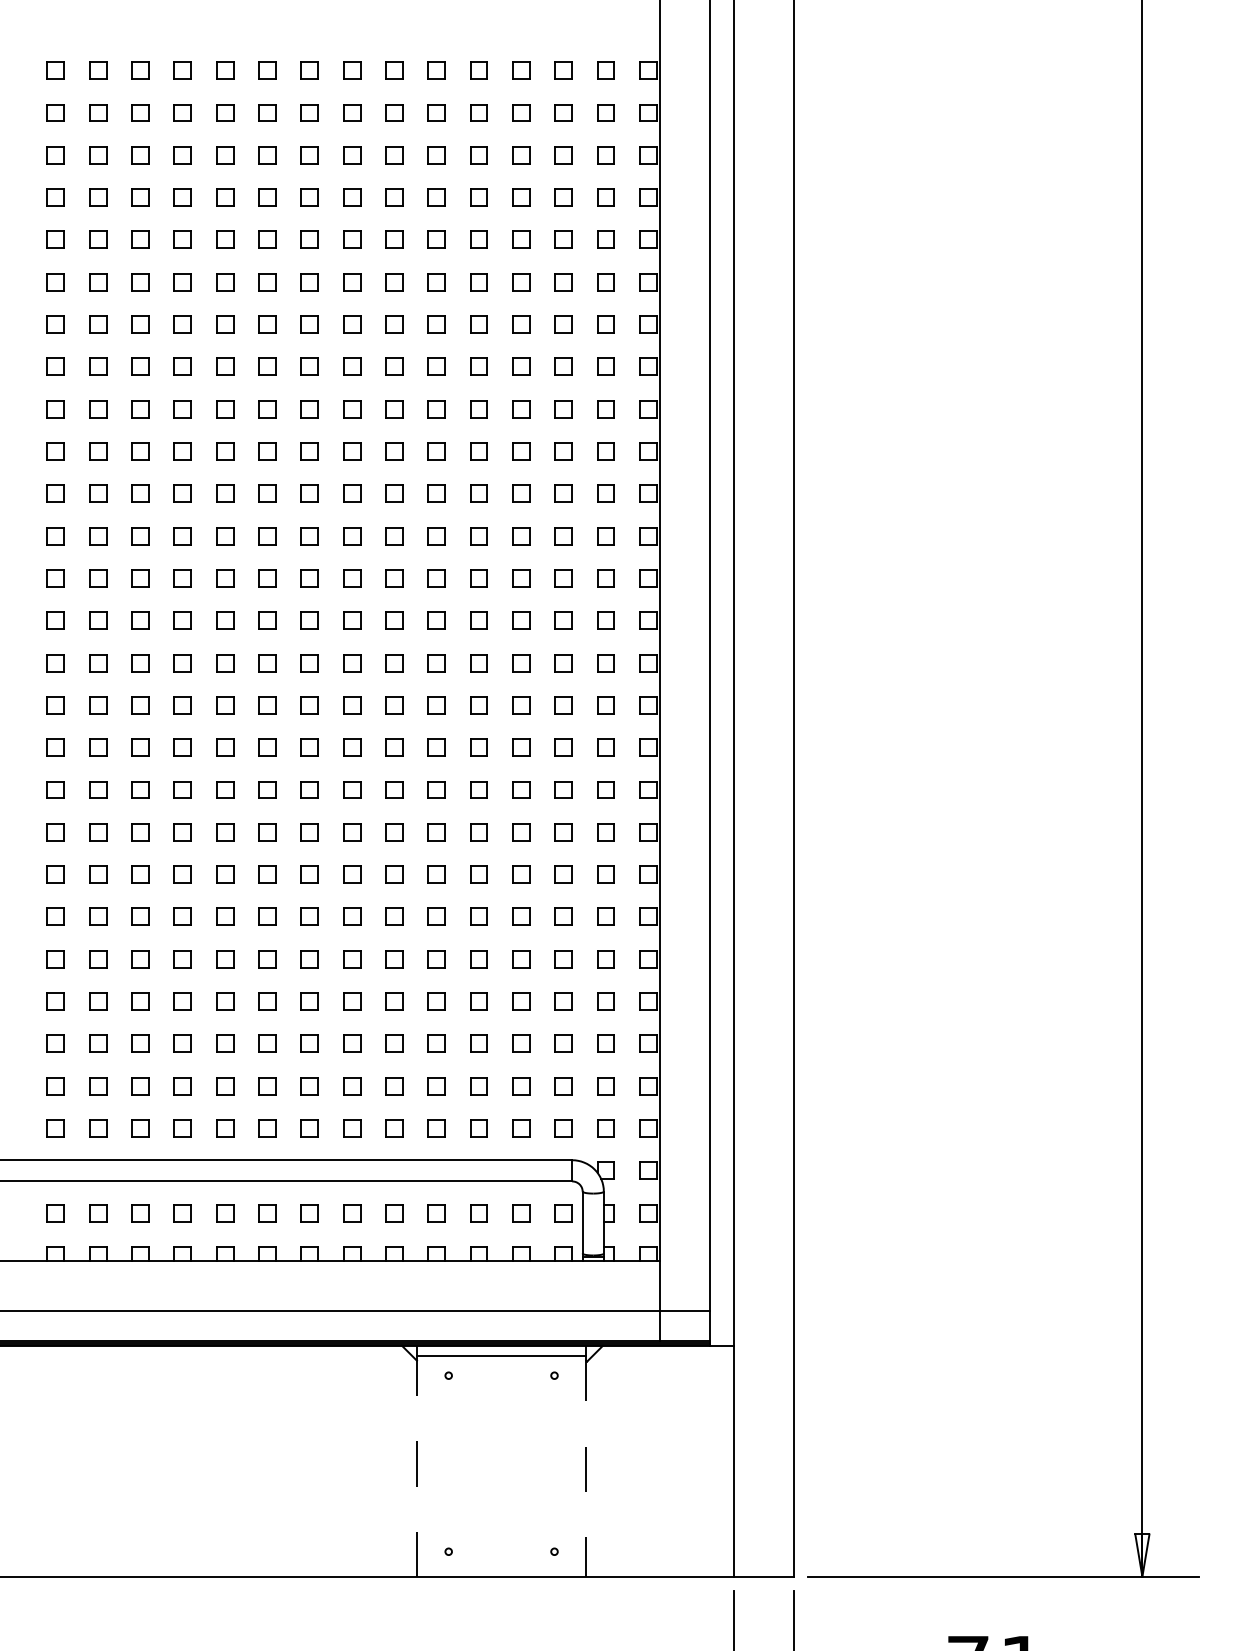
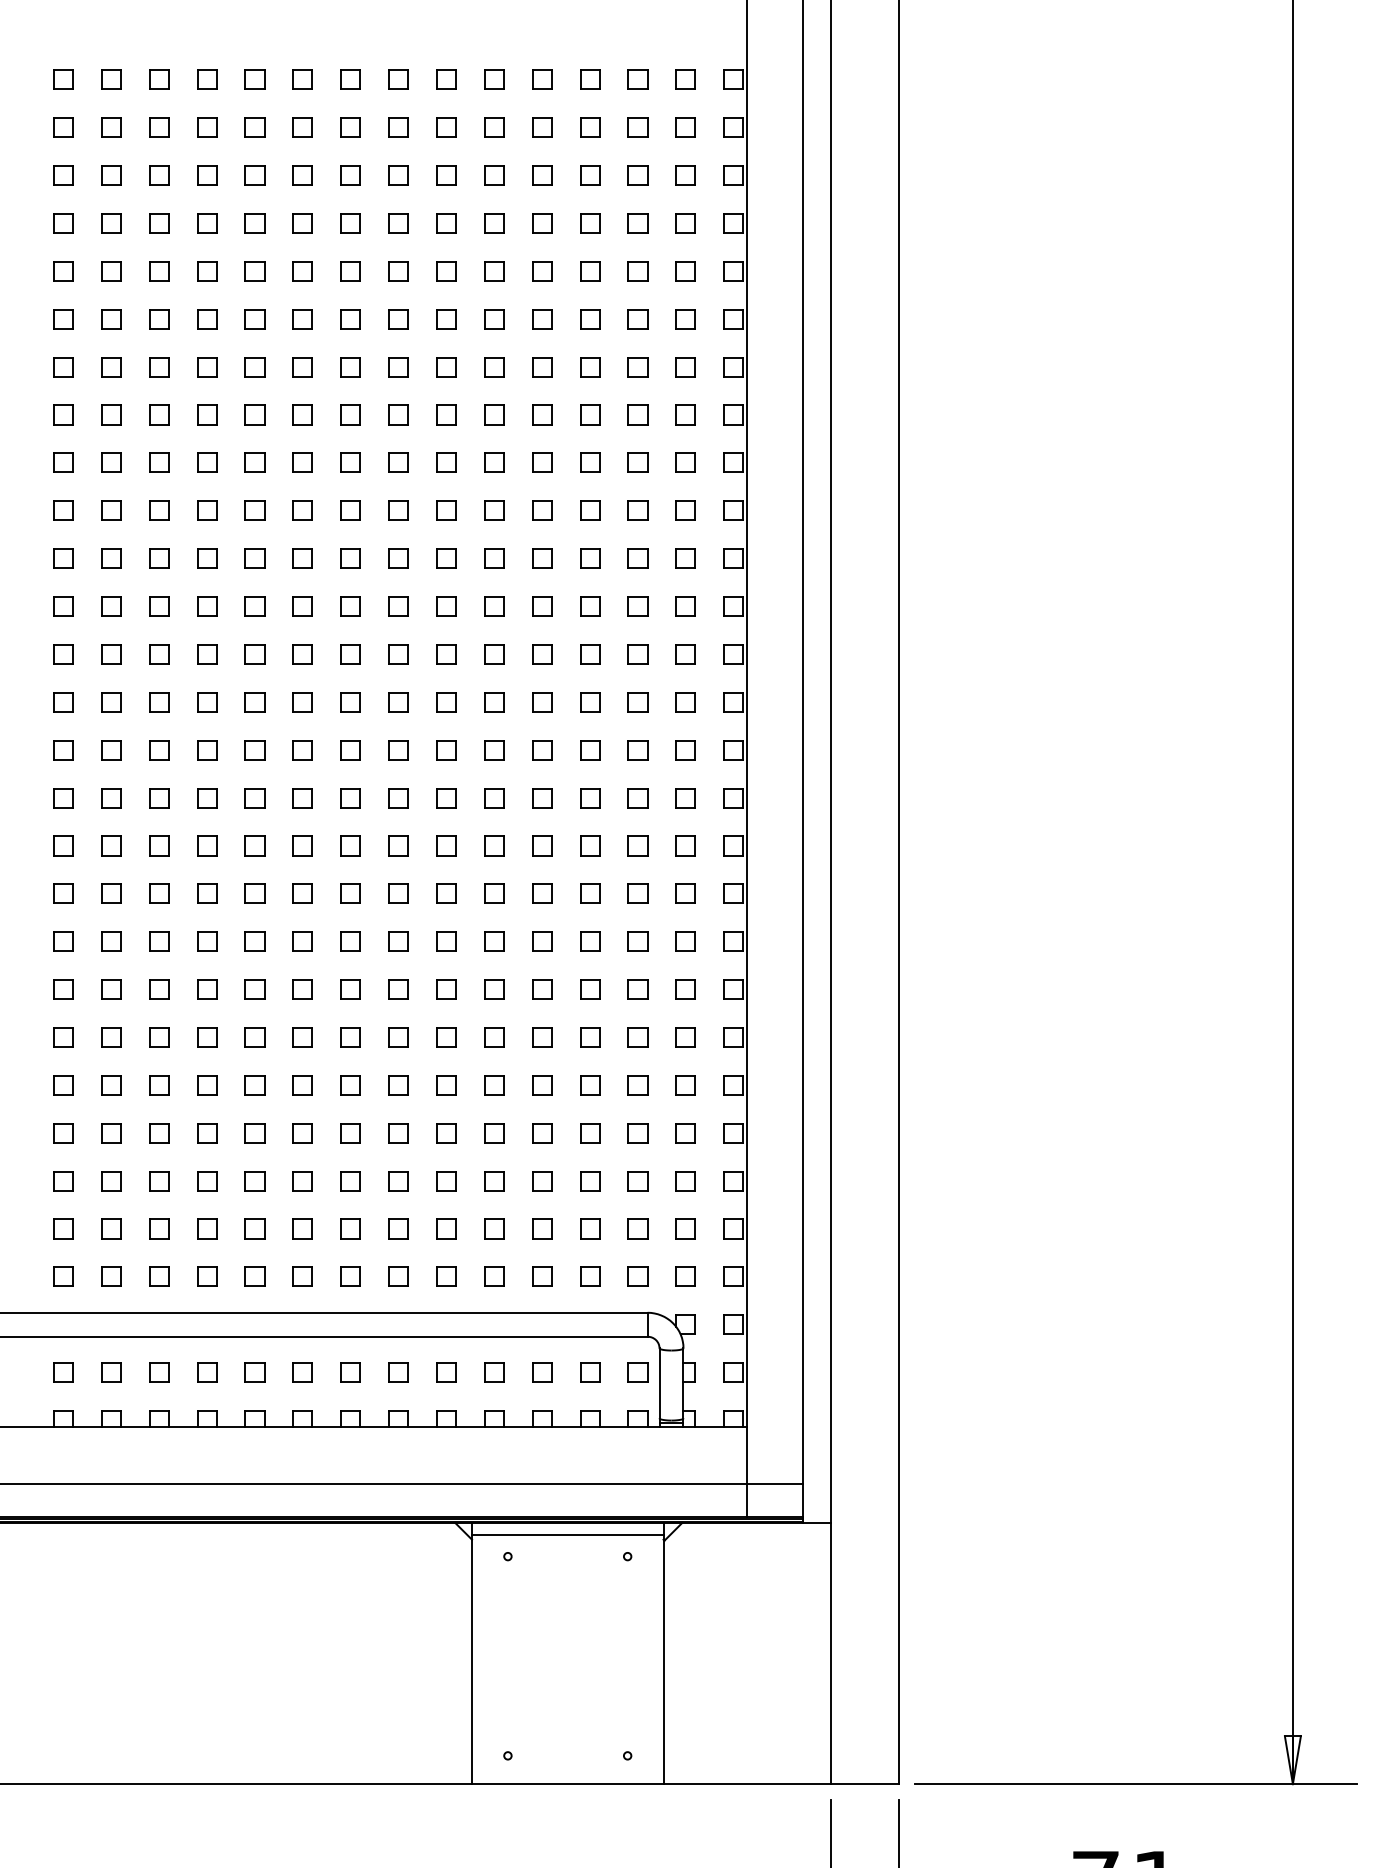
line: (416, 1466) -> (471, 1659), dashed -> solid
line: (586, 1467) -> (663, 1660), dashed -> solid

